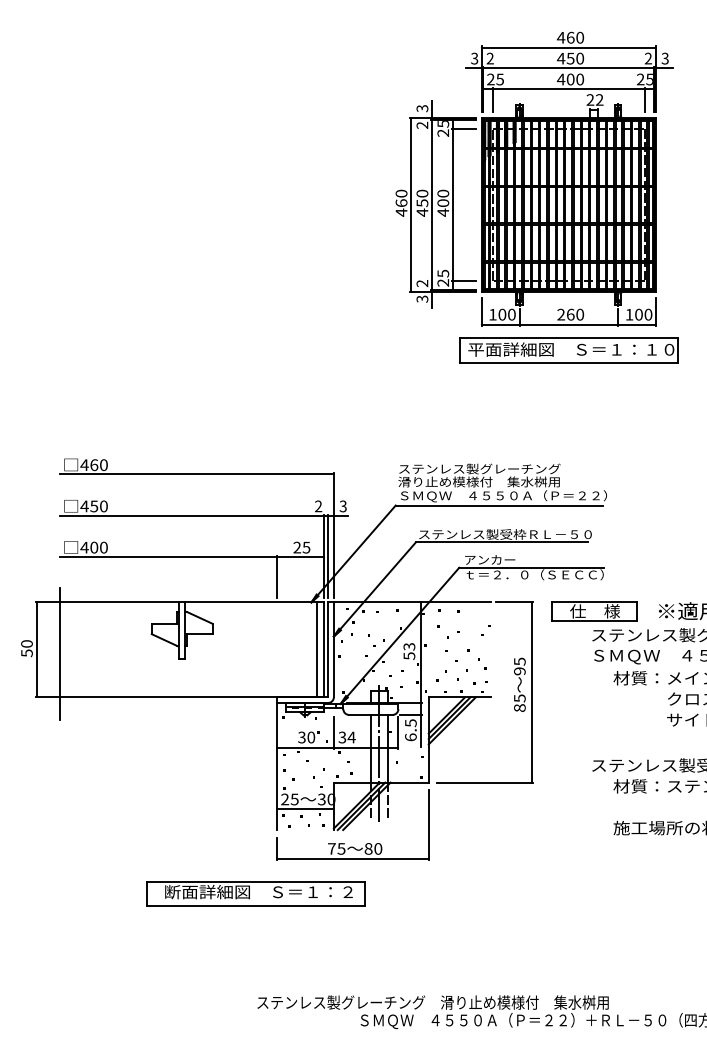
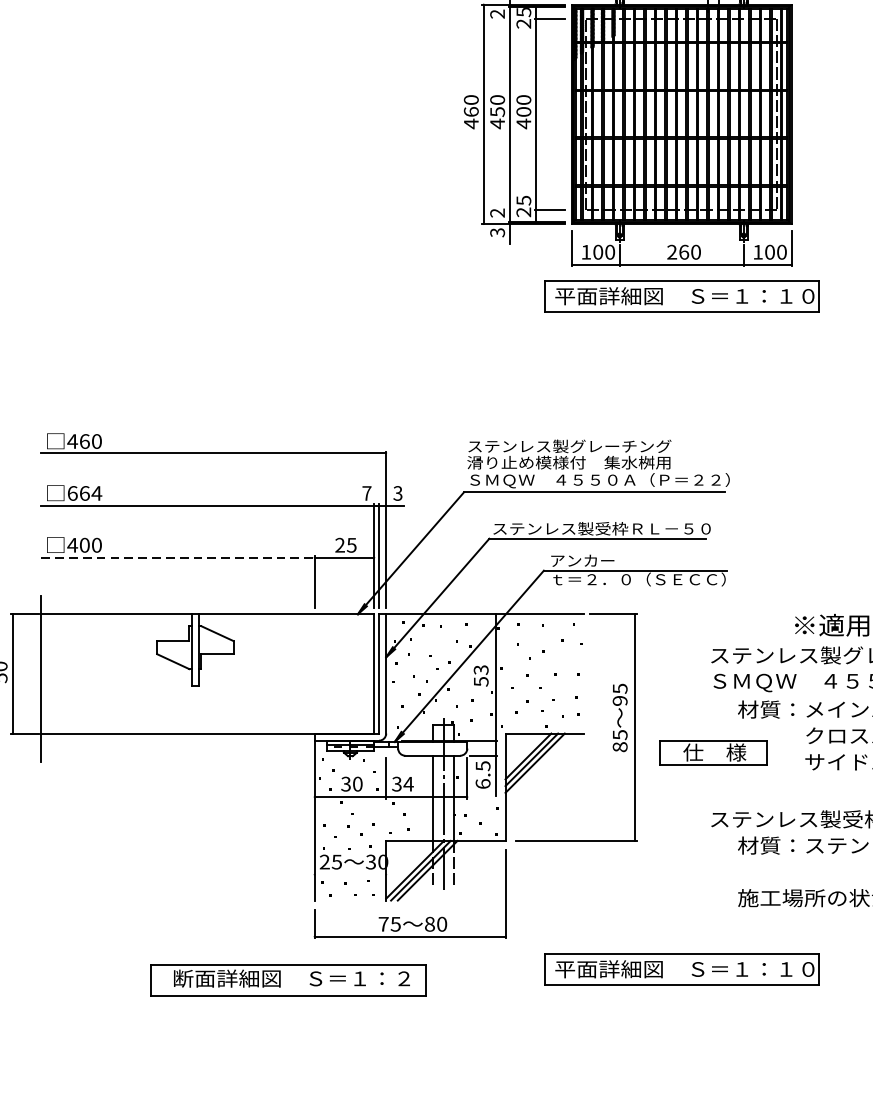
text: (94, 506) -> (85, 493), 450 -> 664
text: (318, 506) -> (366, 493), 2 -> 7
line: (168, 557) -> (178, 557), solid -> dashed
part: (594, 611) -> (714, 752), moved
line: (316, 649) -> (364, 673), removed
line: (304, 809) -> (349, 874), removed
part: (568, 885) -> (681, 970), added

